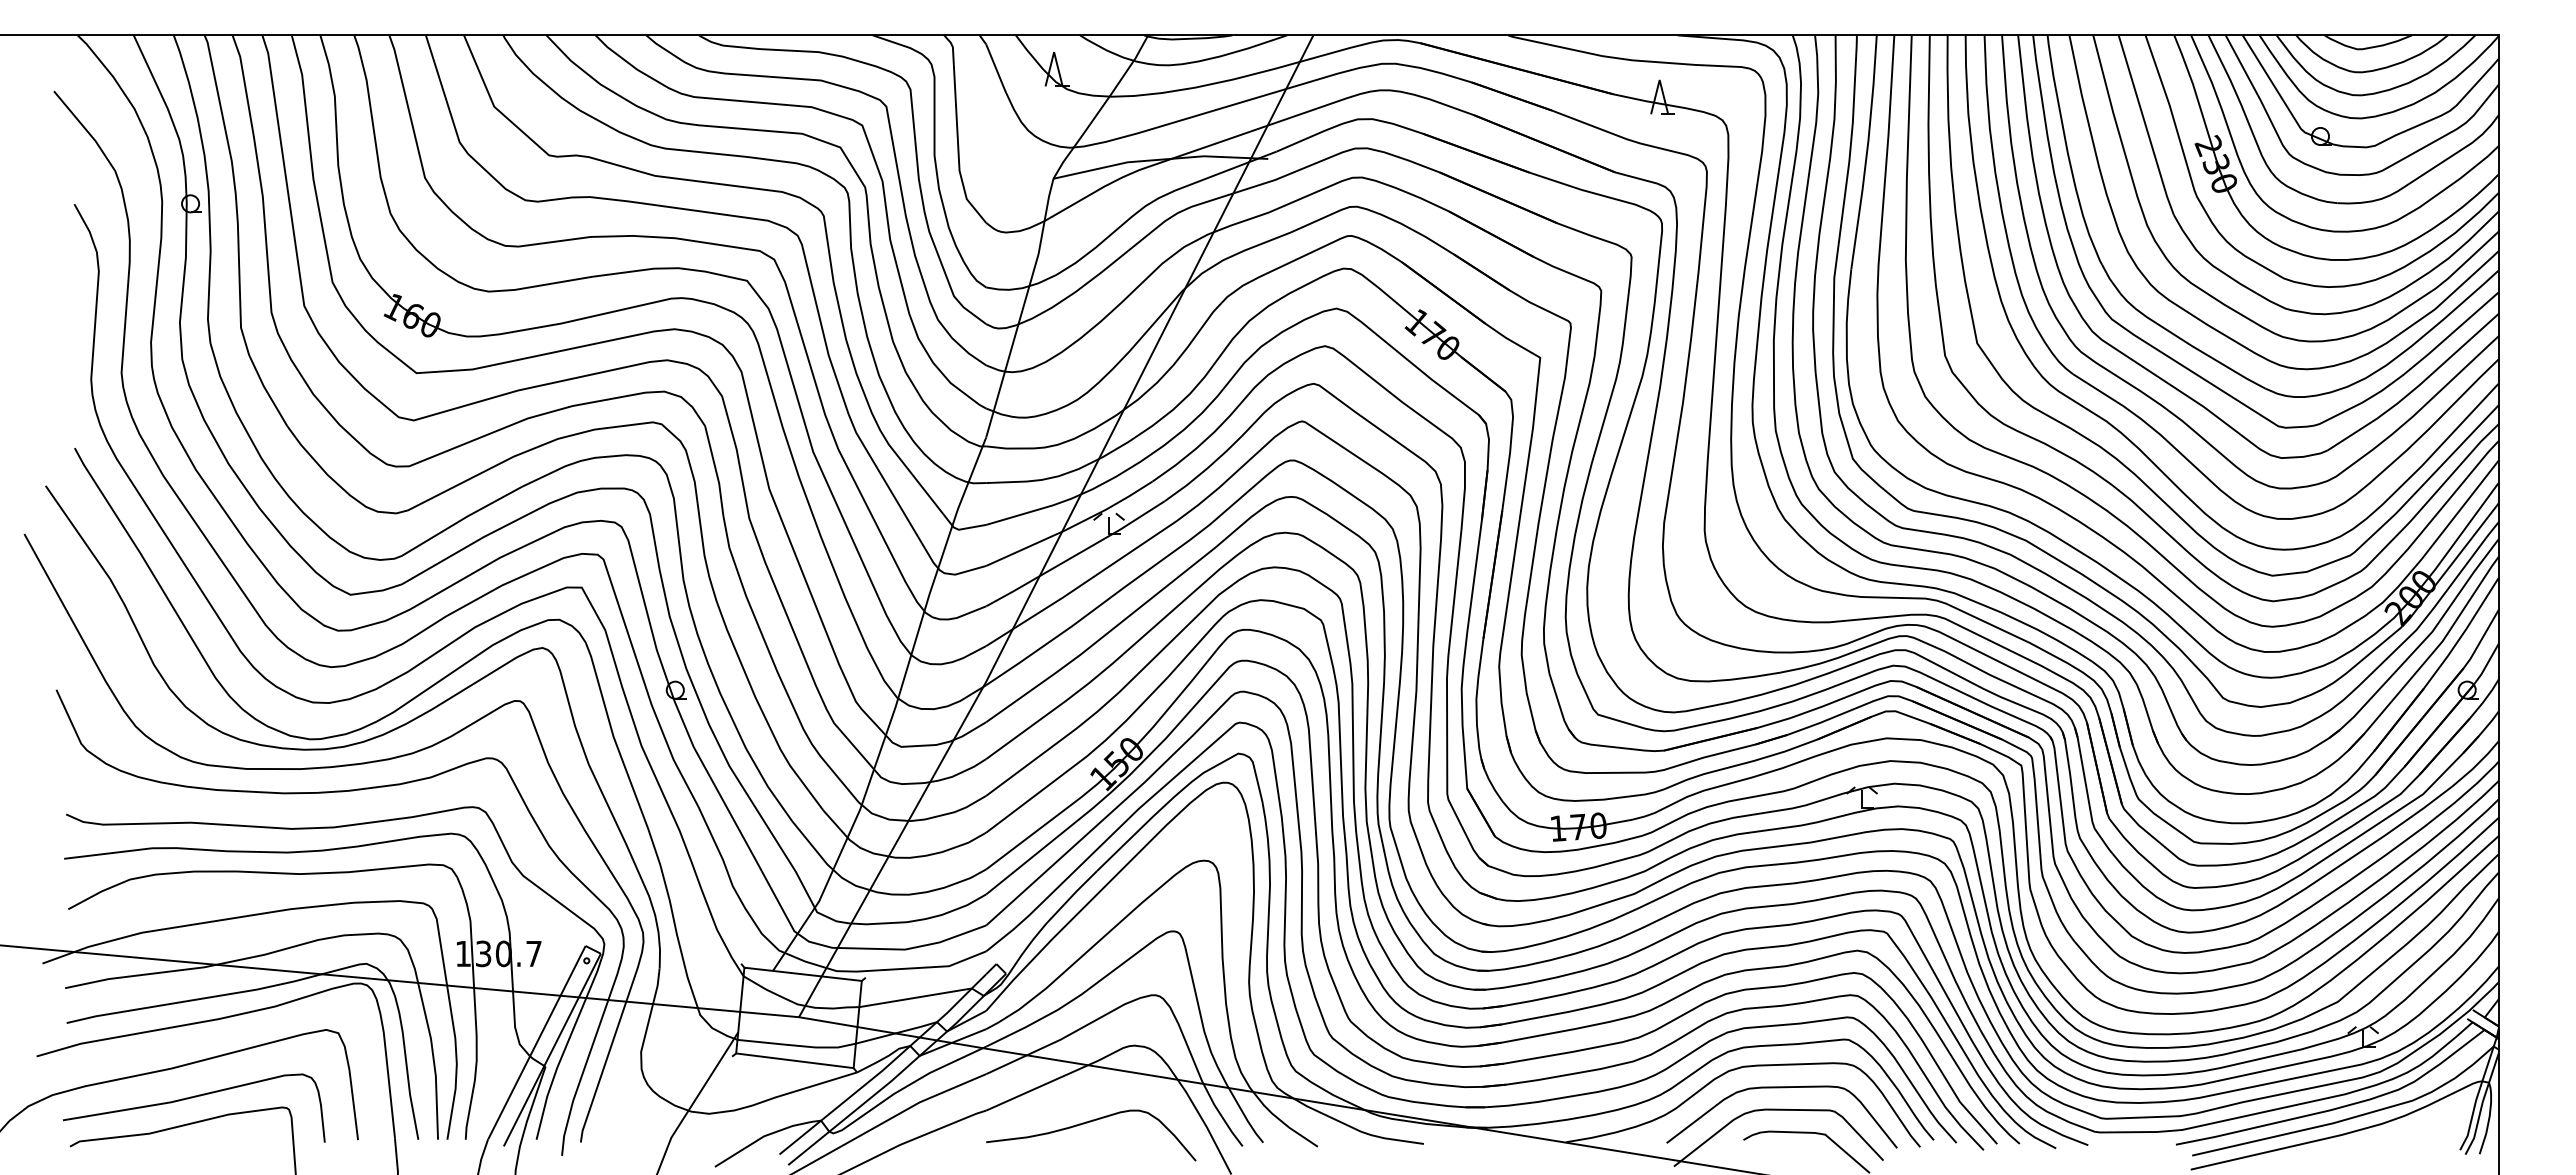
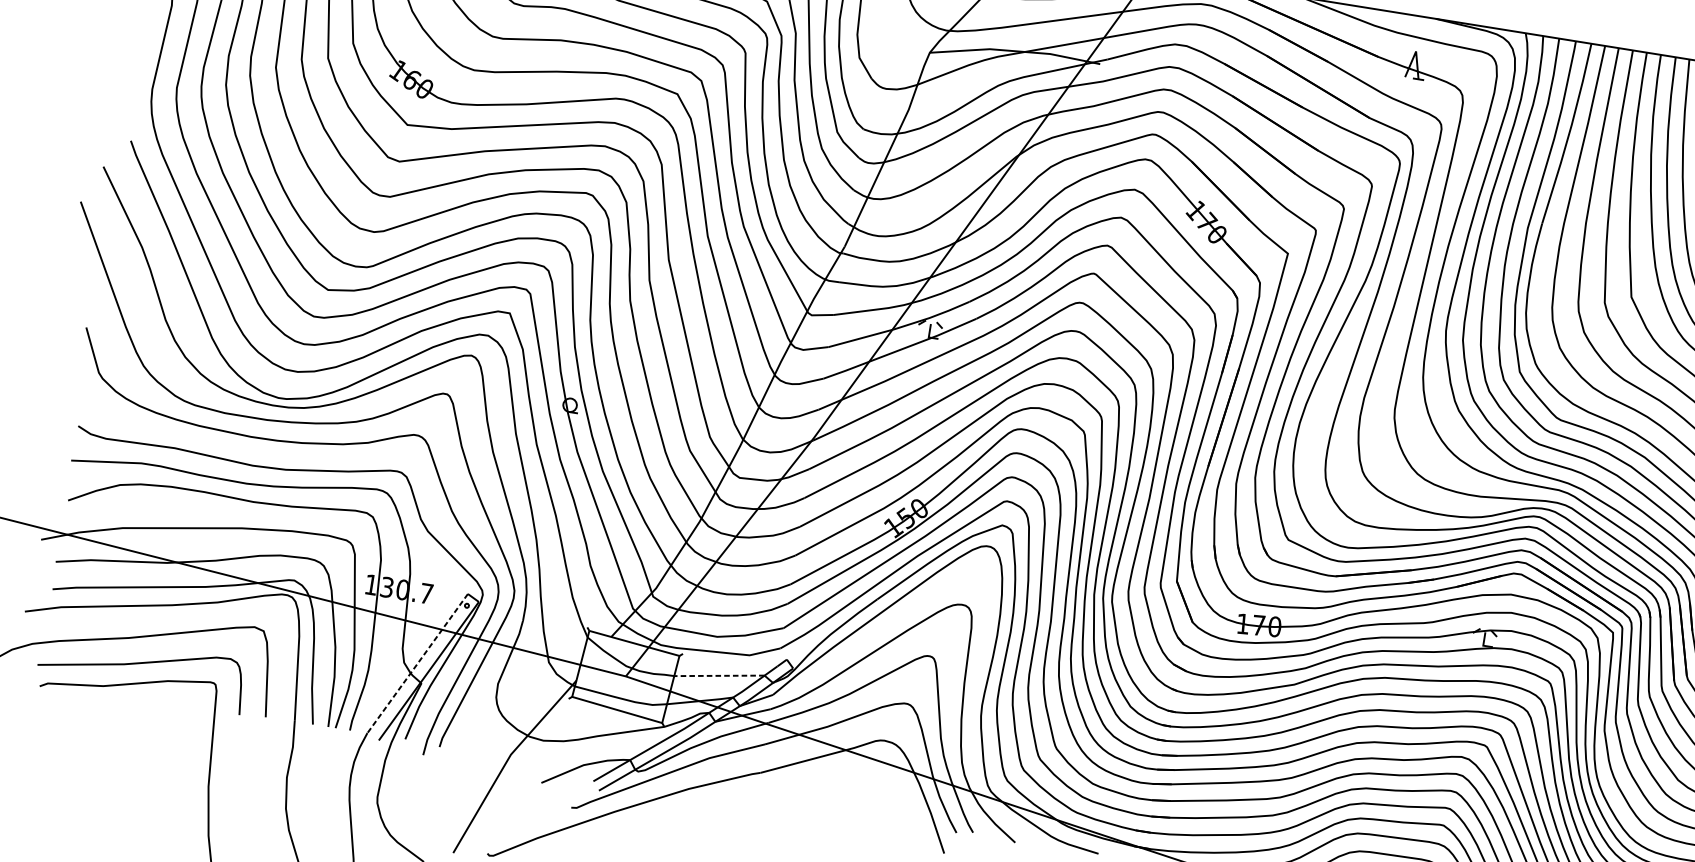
line: (915, 997) -> (719, 675), solid -> dashed
line: (536, 1043) -> (417, 664), solid -> dashed
curve: (1087, 1123) -> (838, 795), removed

